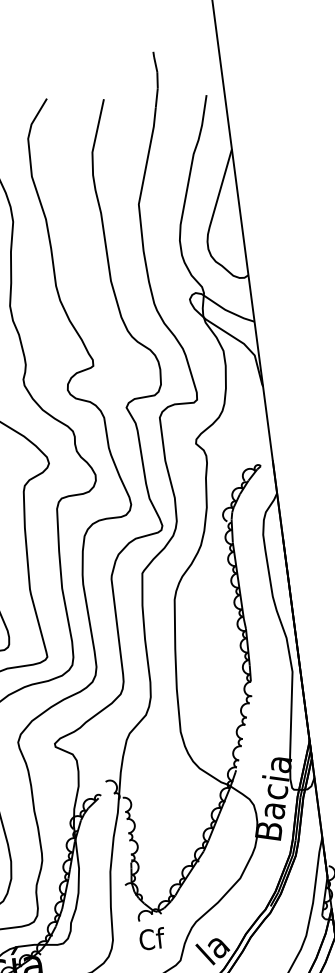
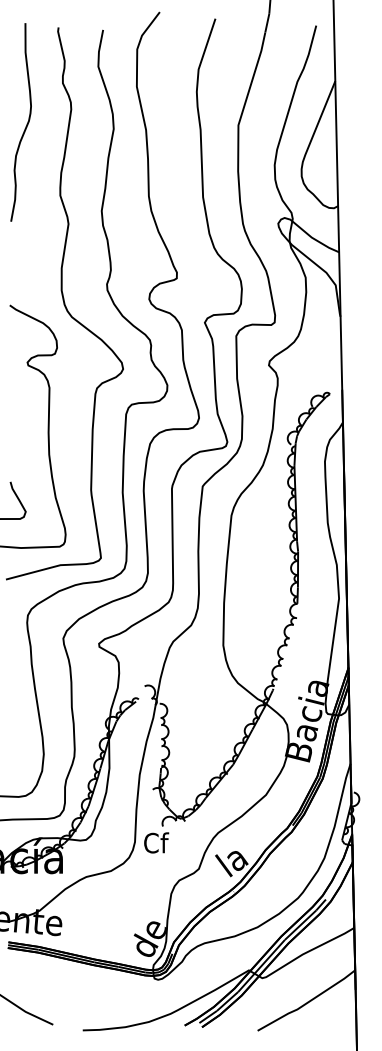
text: (152, 938) -> (156, 842), moved

